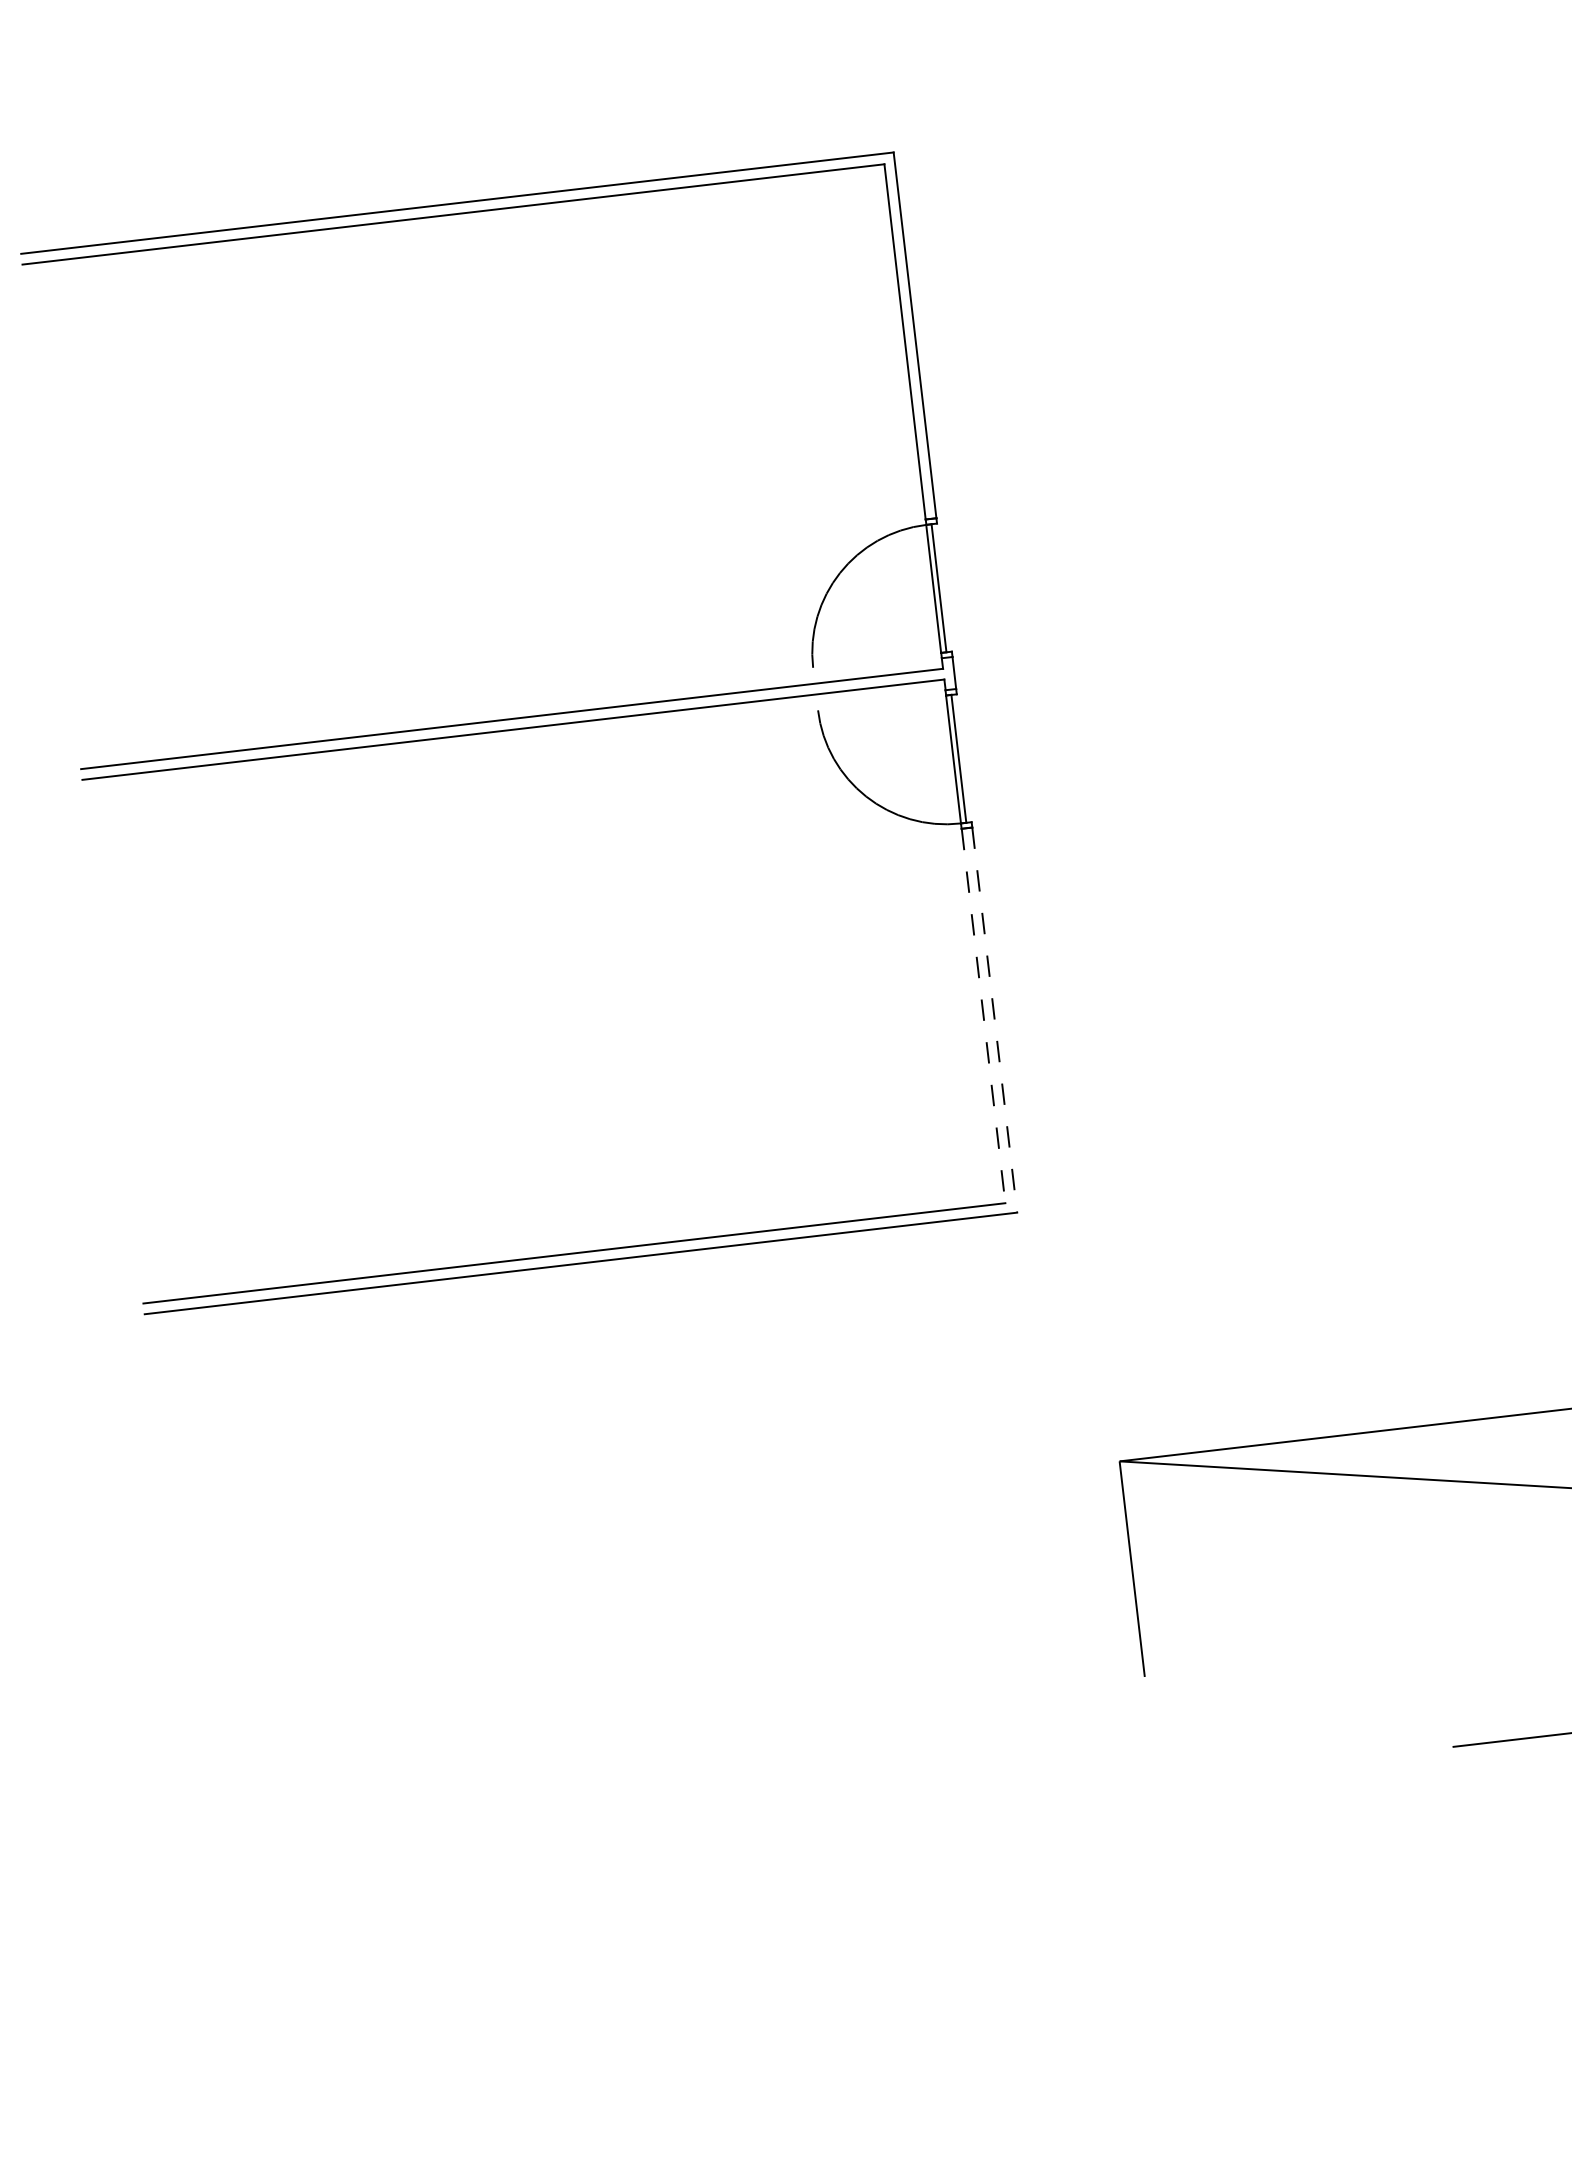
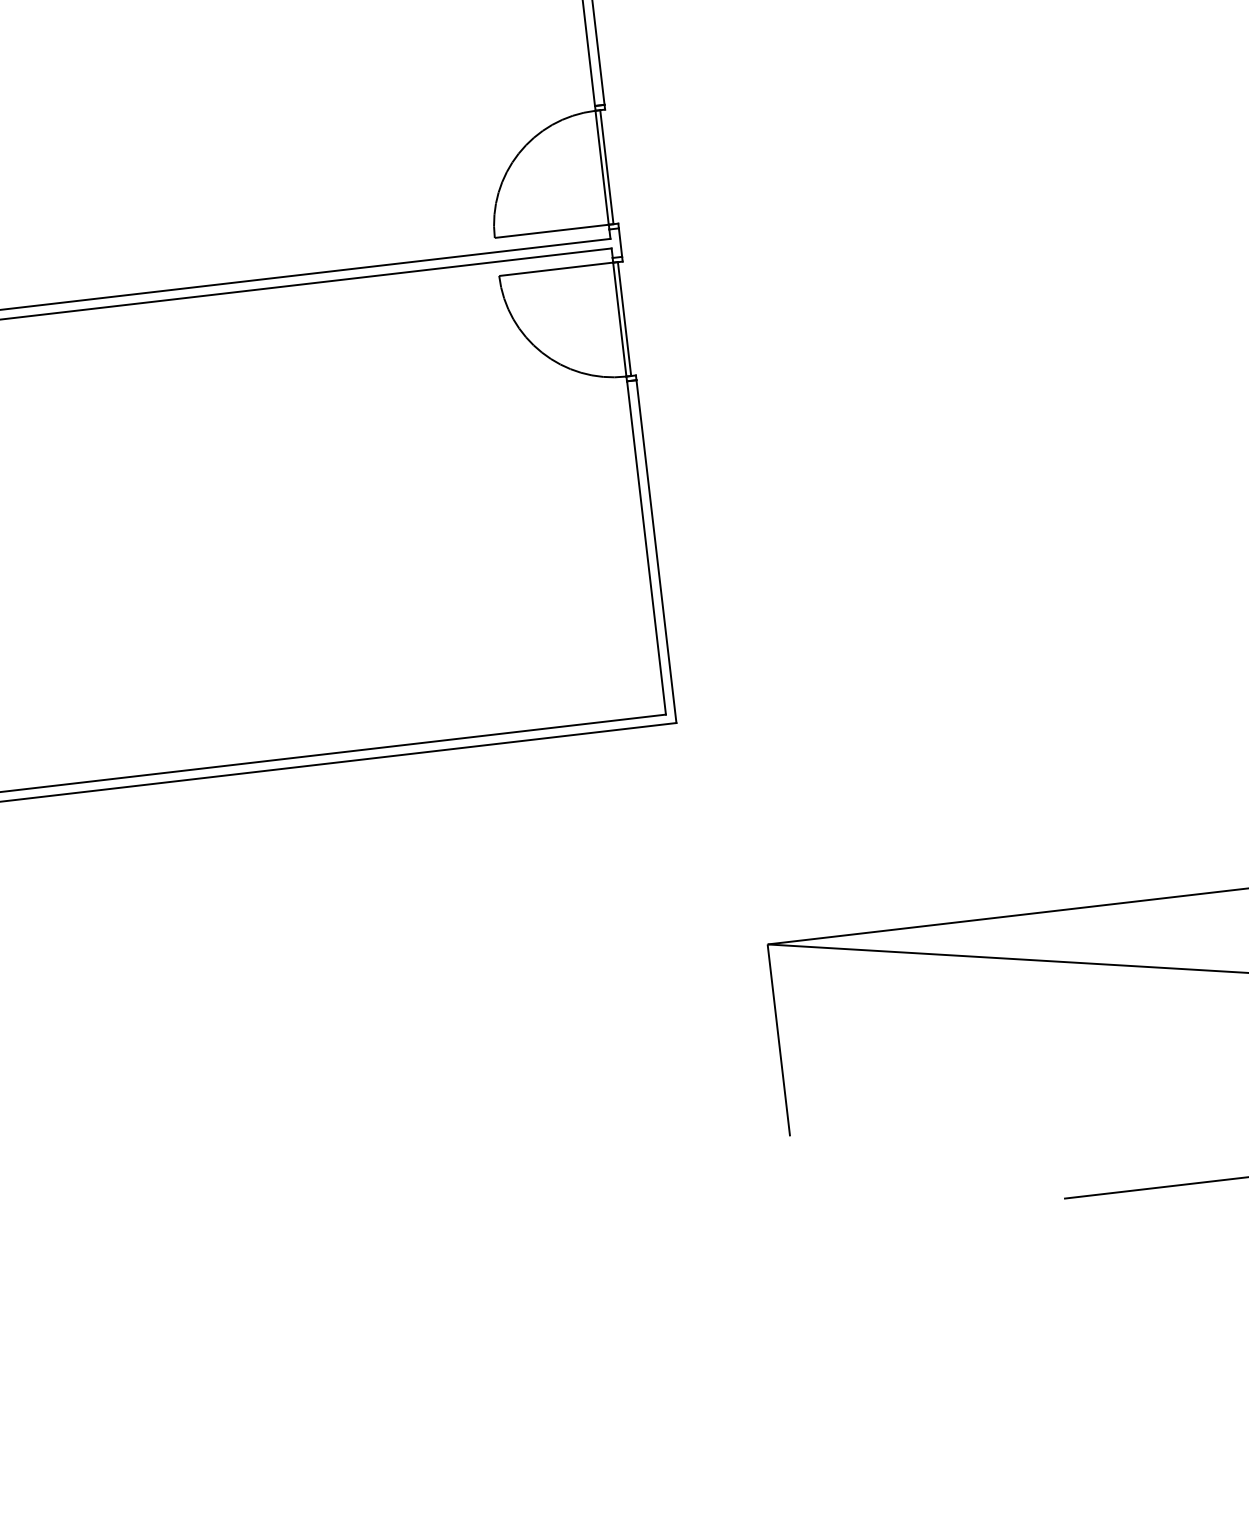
line: (877, 659) -> (552, 230), added
line: (882, 702) -> (556, 268), added
line: (983, 1016) -> (646, 548), dashed -> solid
line: (994, 1020) -> (656, 551), dashed -> solid

